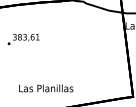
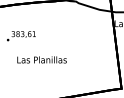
text: (45, 87) -> (41, 59), moved

